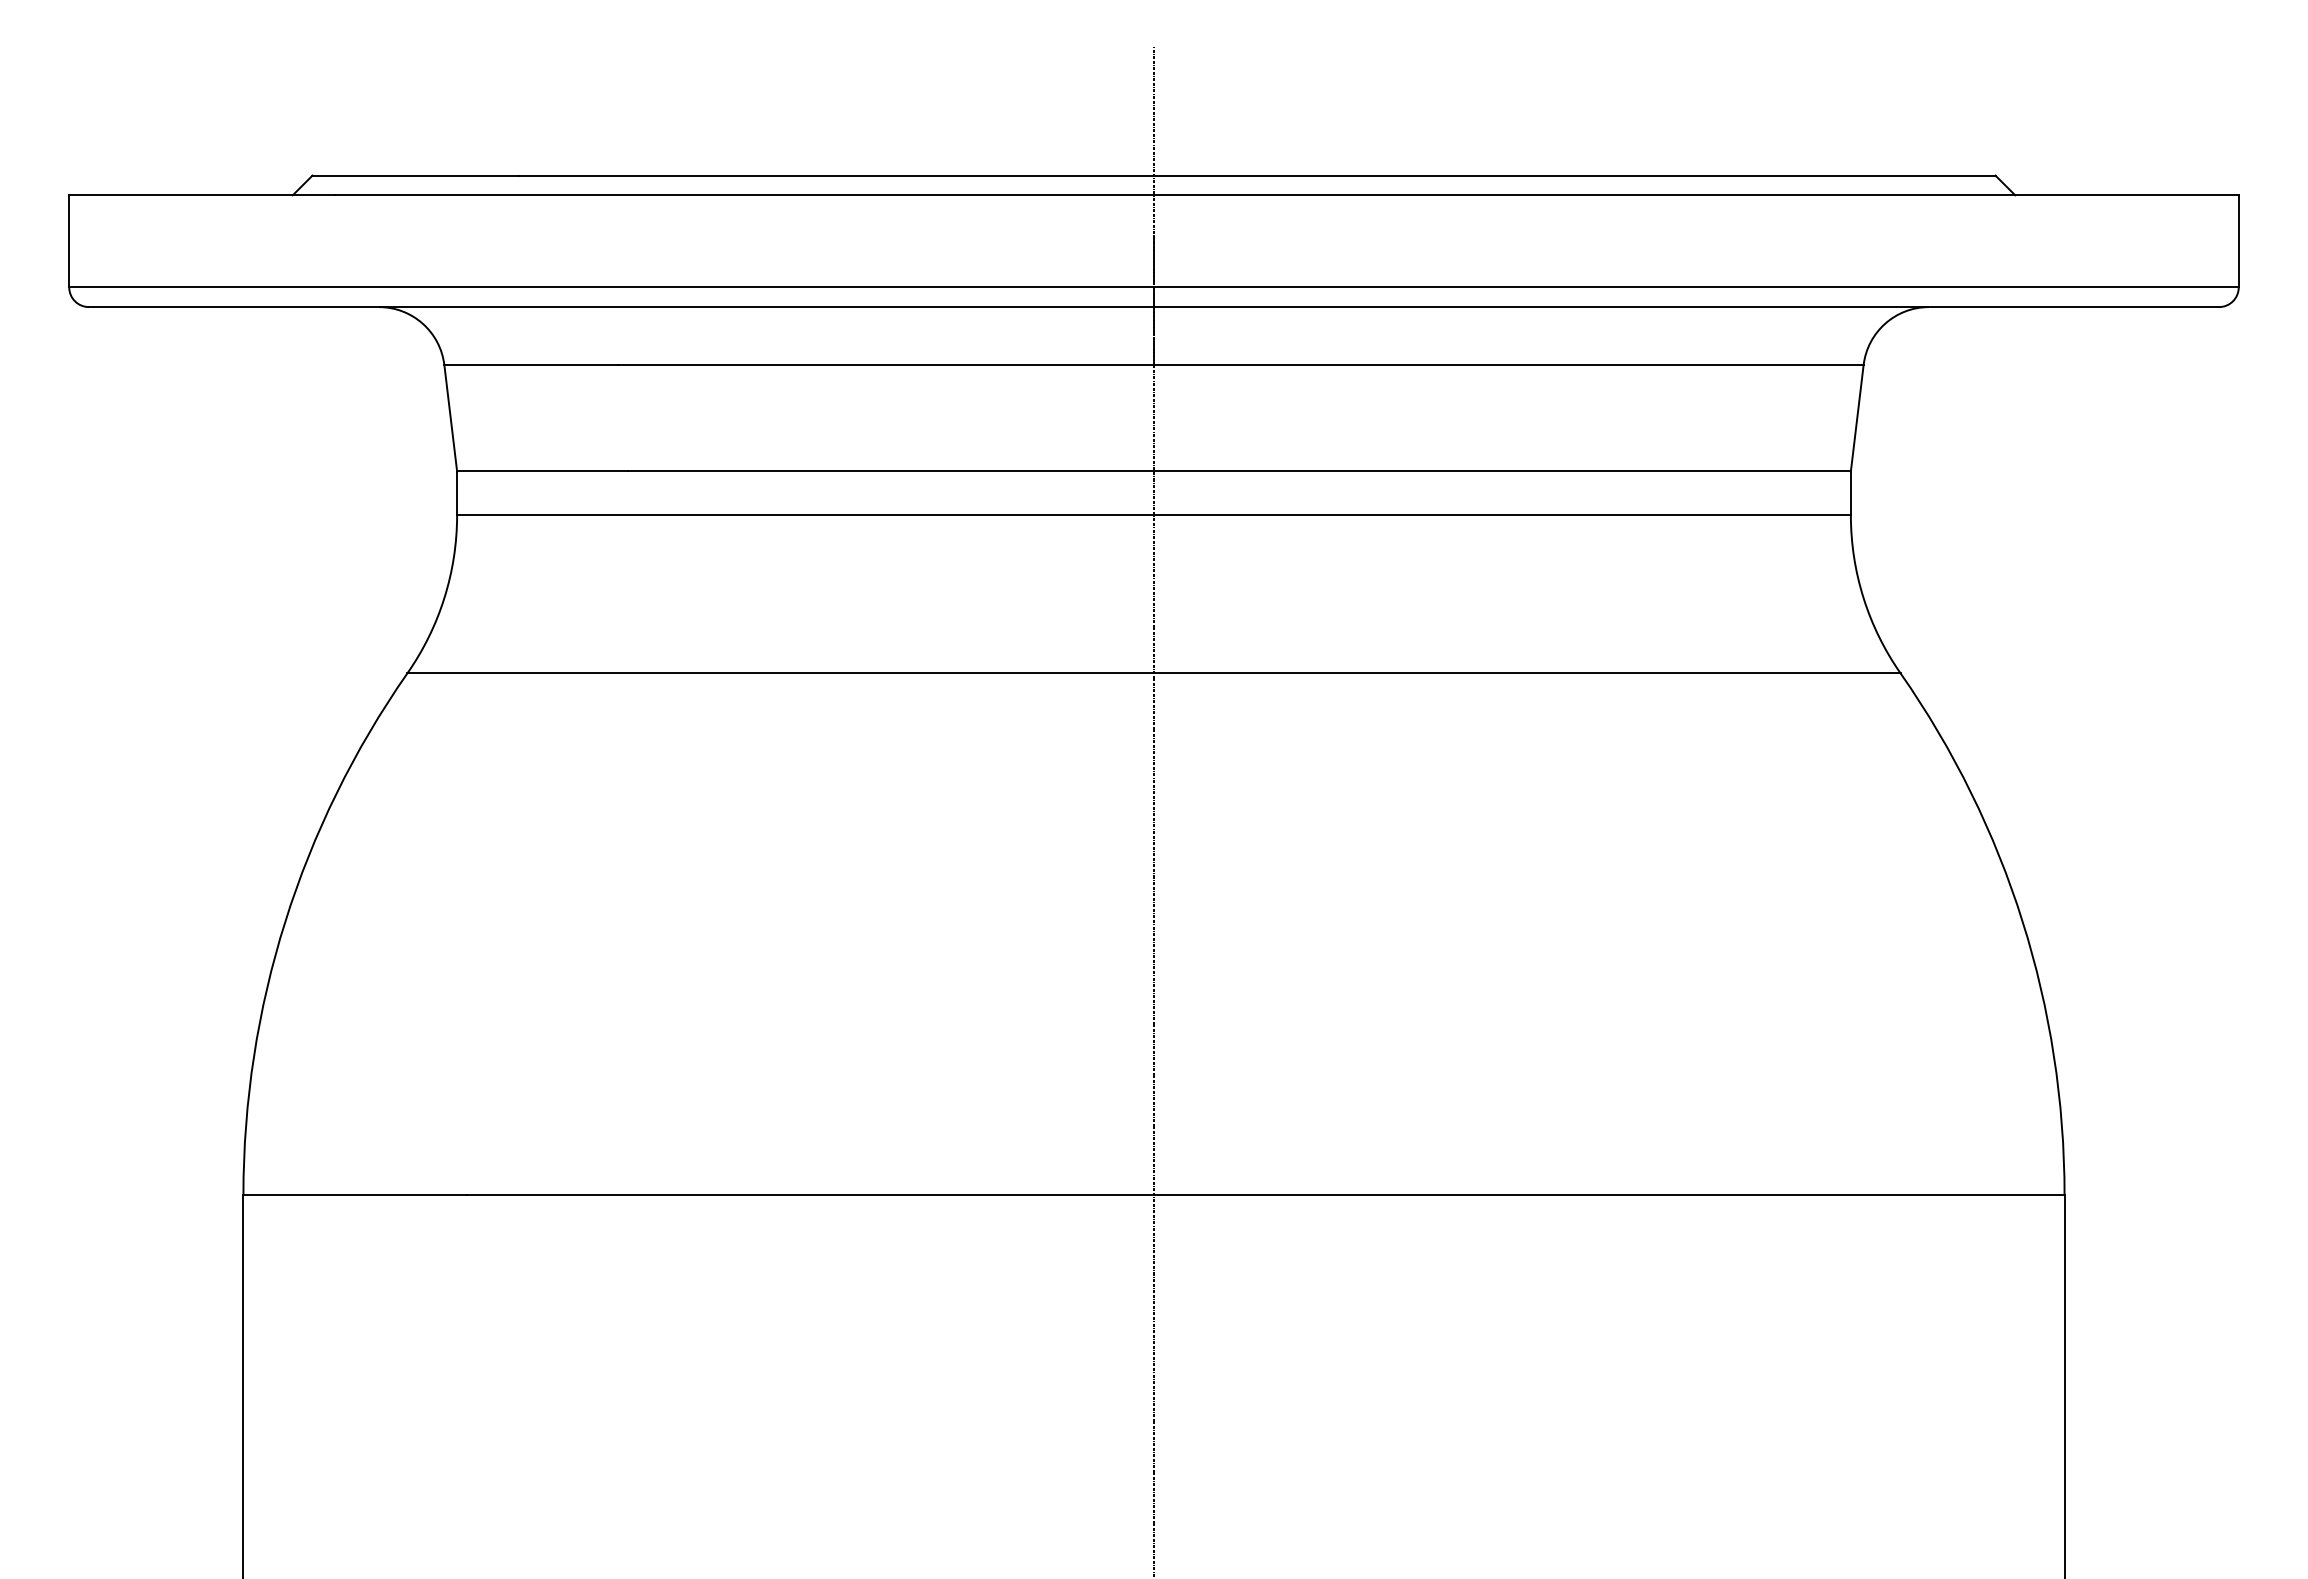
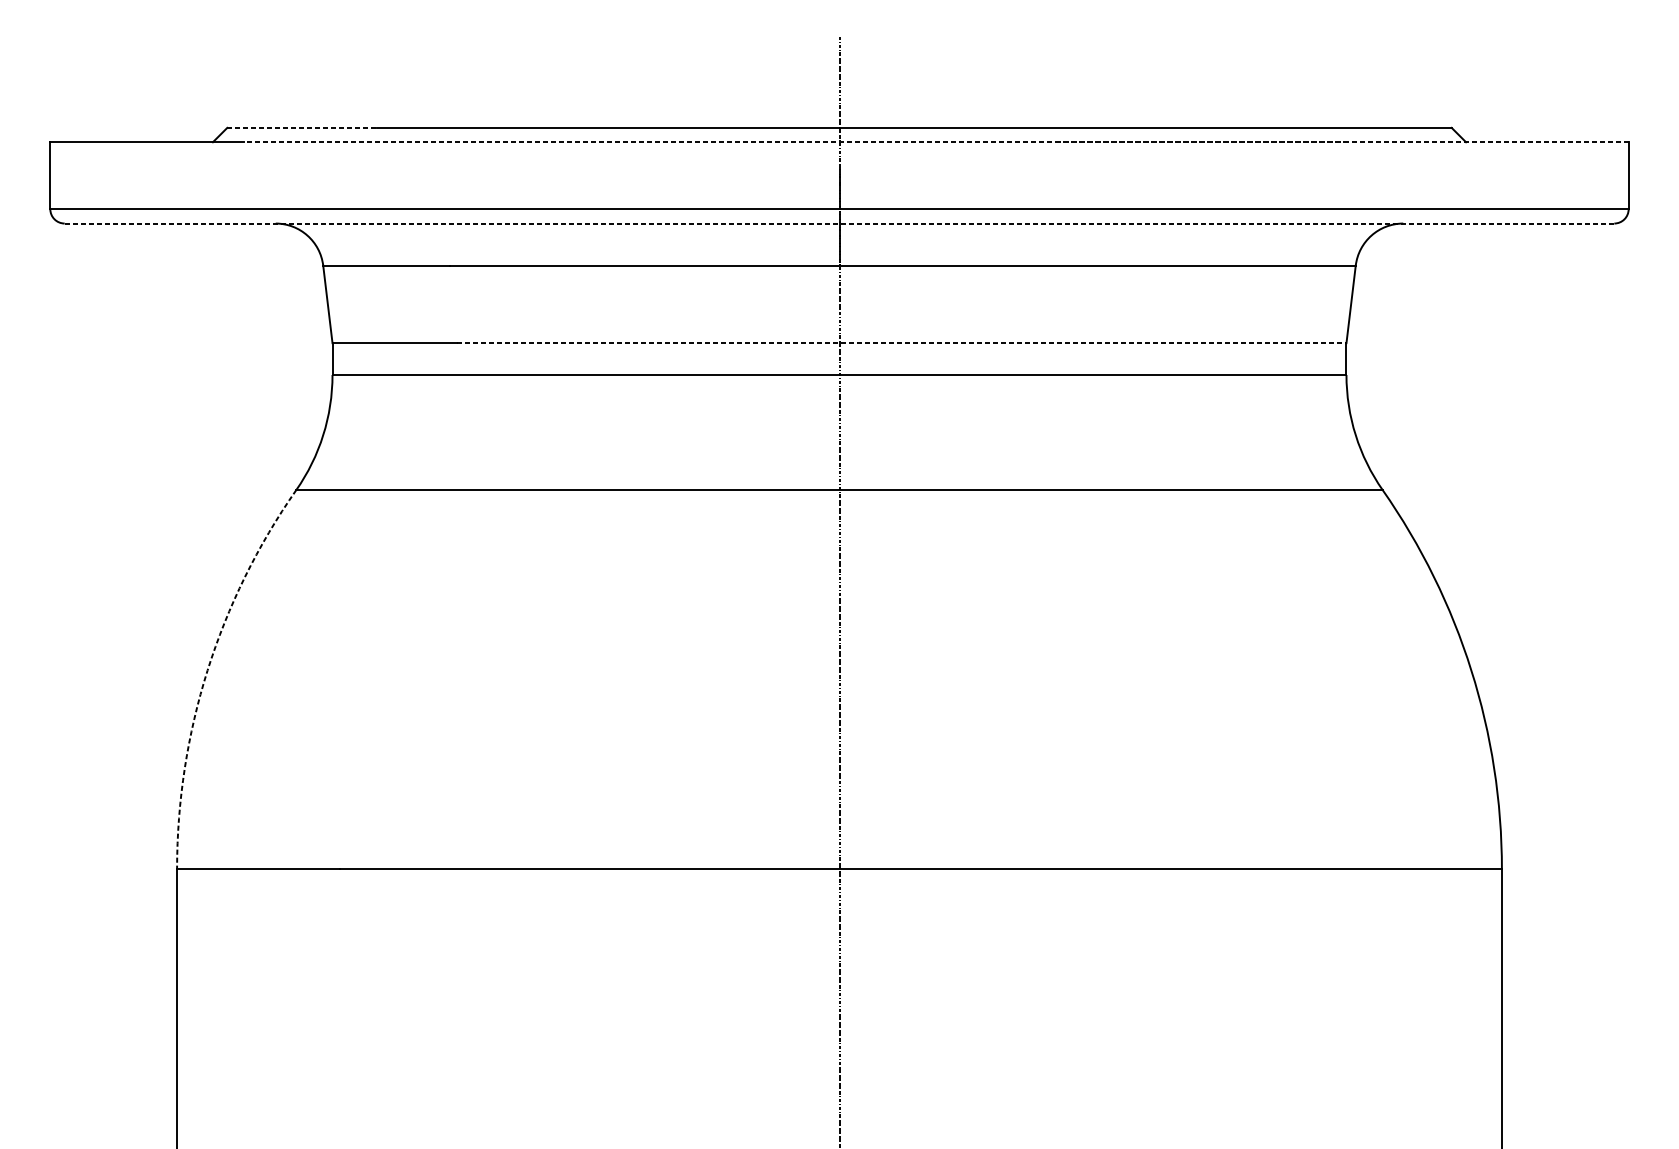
line: (416, 175) -> (302, 127), solid -> dashed
line: (1287, 195) -> (936, 142), solid -> dashed
line: (1153, 307) -> (839, 223), solid -> dashed
line: (1239, 471) -> (901, 343), solid -> dashed
arc: (285, 921) -> (207, 670), solid -> dashed

